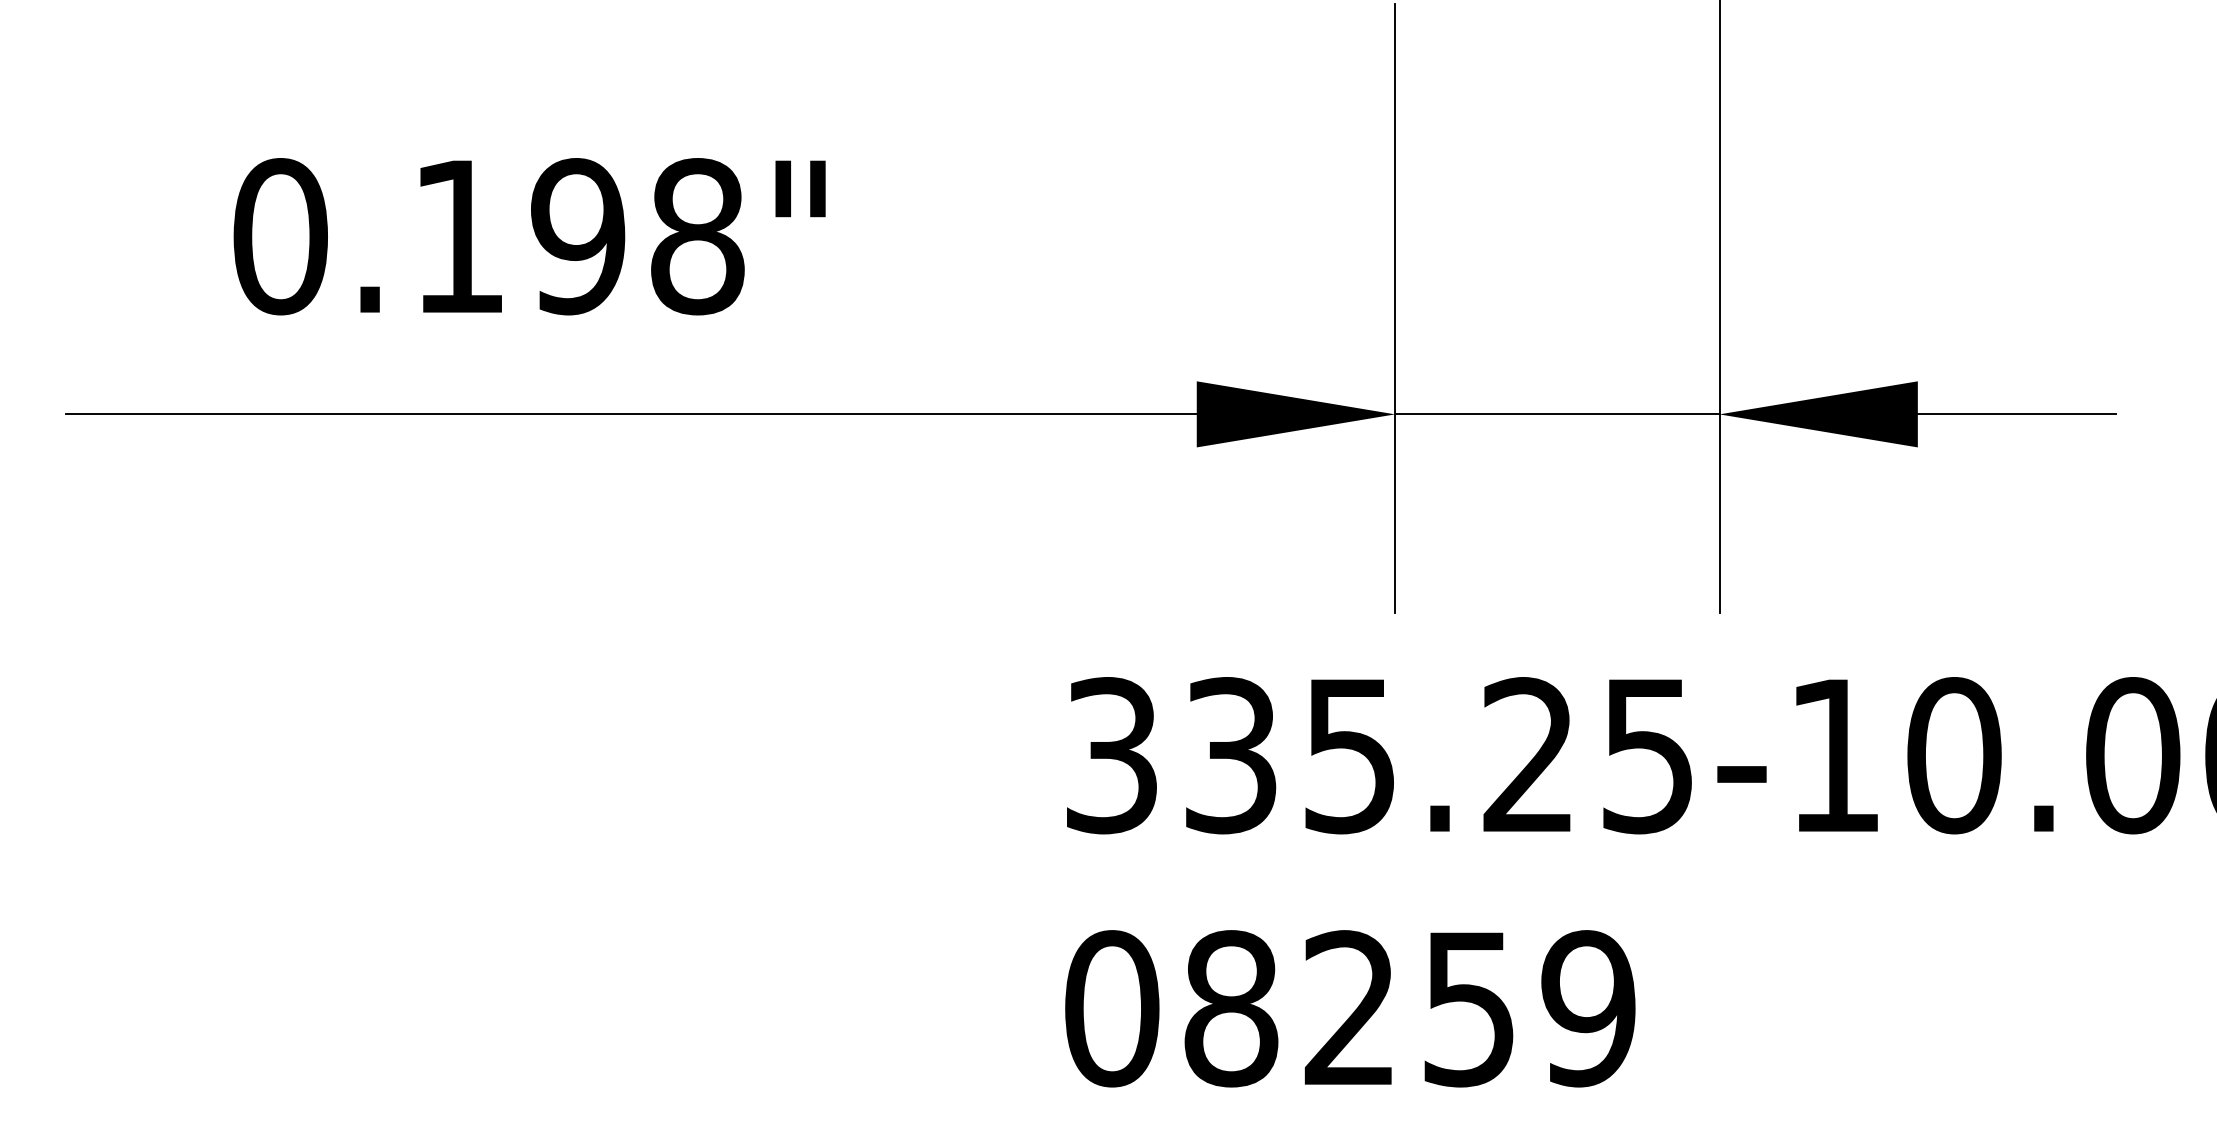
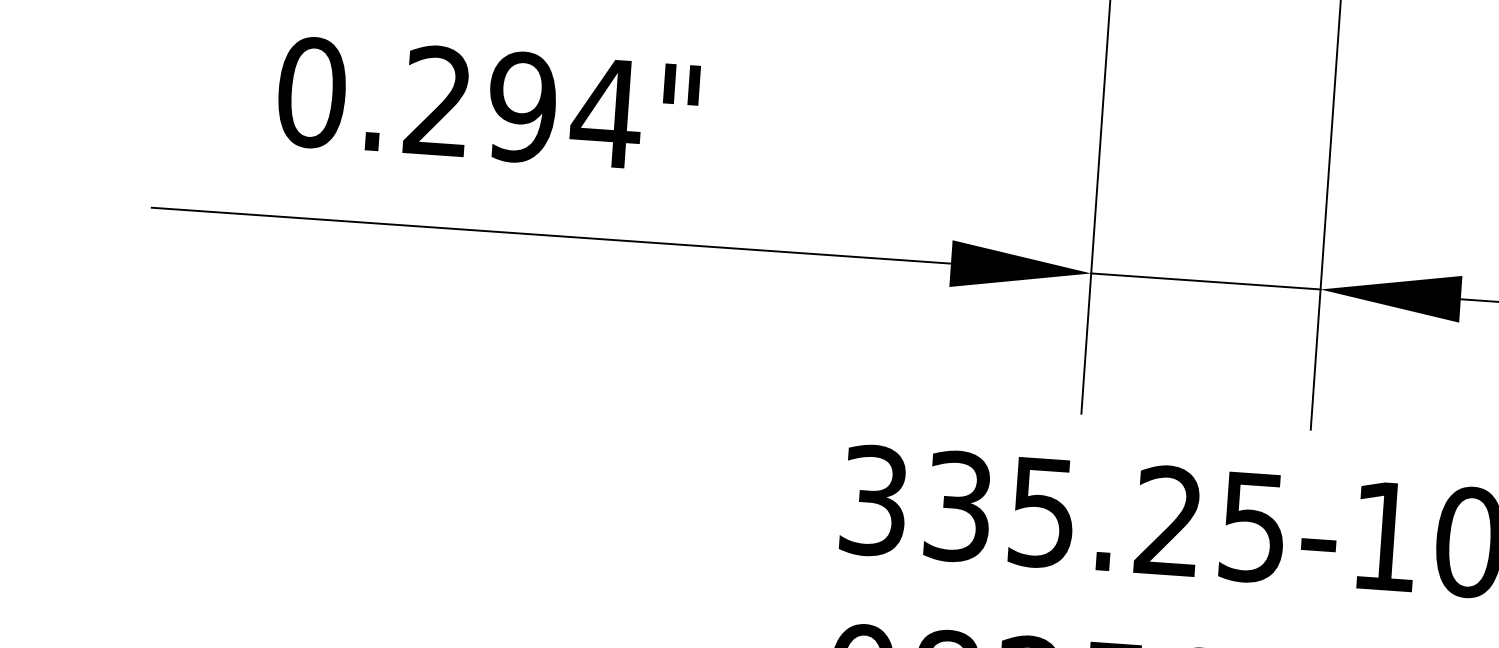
text: (579, 236) -> (523, 107), 0.198" -> 0.294"

